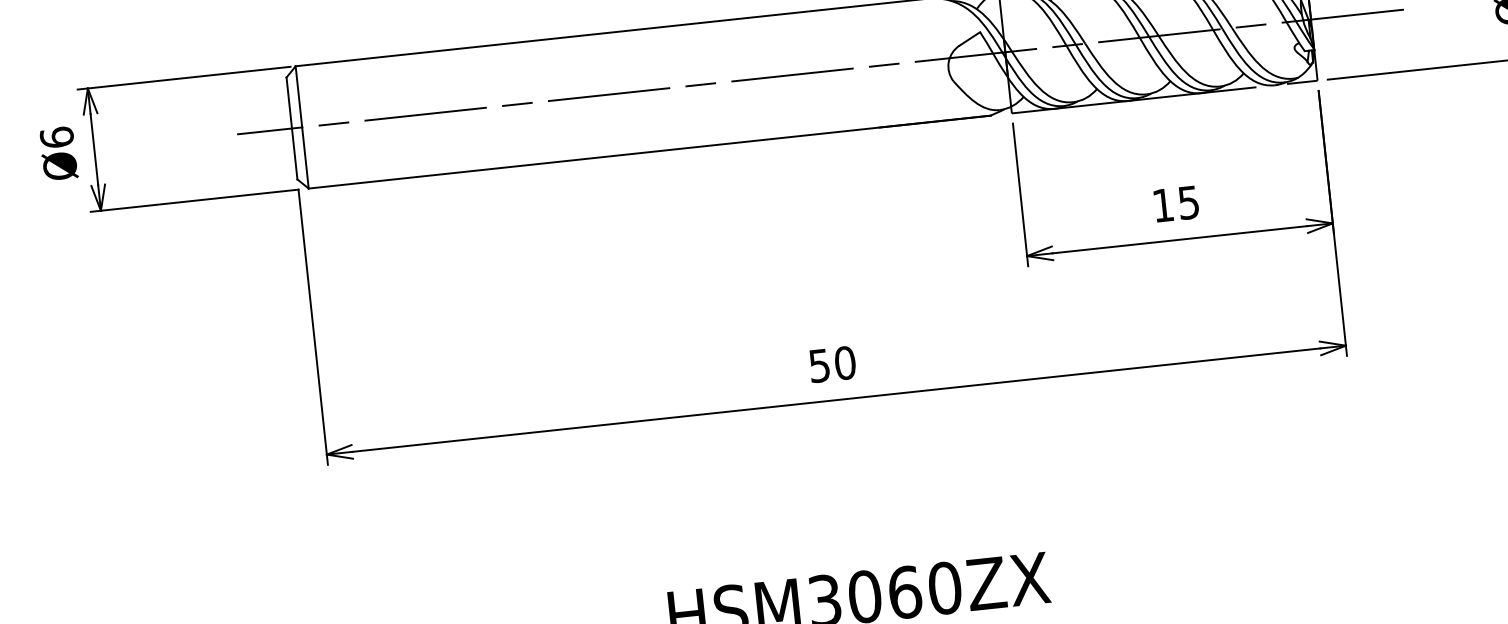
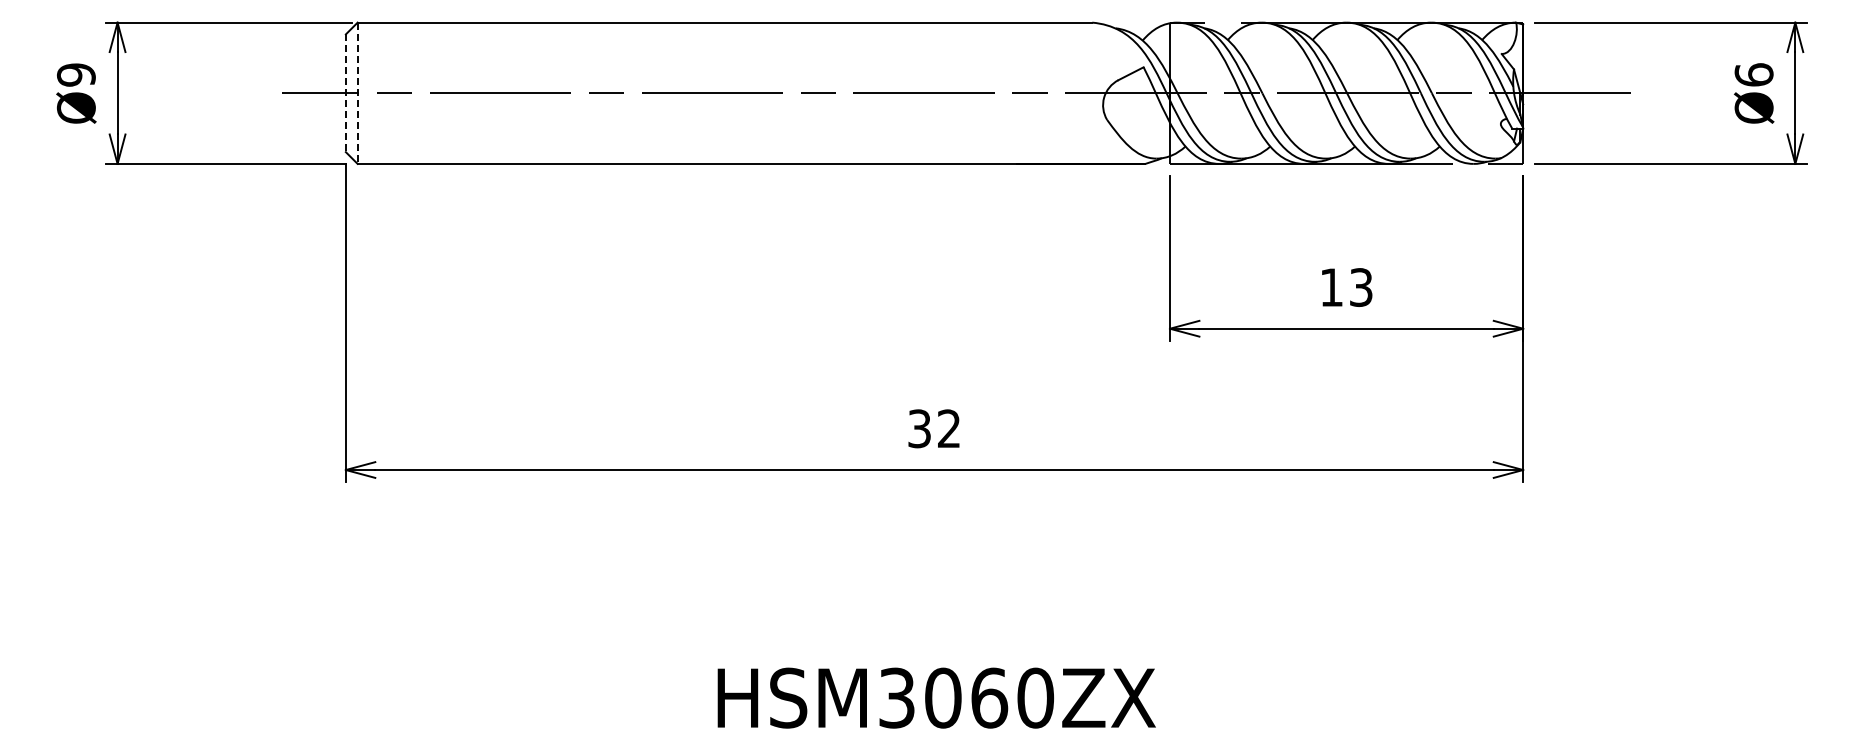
line: (302, 127) -> (357, 93), solid -> dashed
line: (291, 128) -> (345, 93), solid -> dashed
text: (56, 137) -> (75, 74), Ø6 -> Ø9
text: (1189, 202) -> (1361, 287), 15 -> 13
text: (832, 364) -> (934, 428), 50 -> 32

